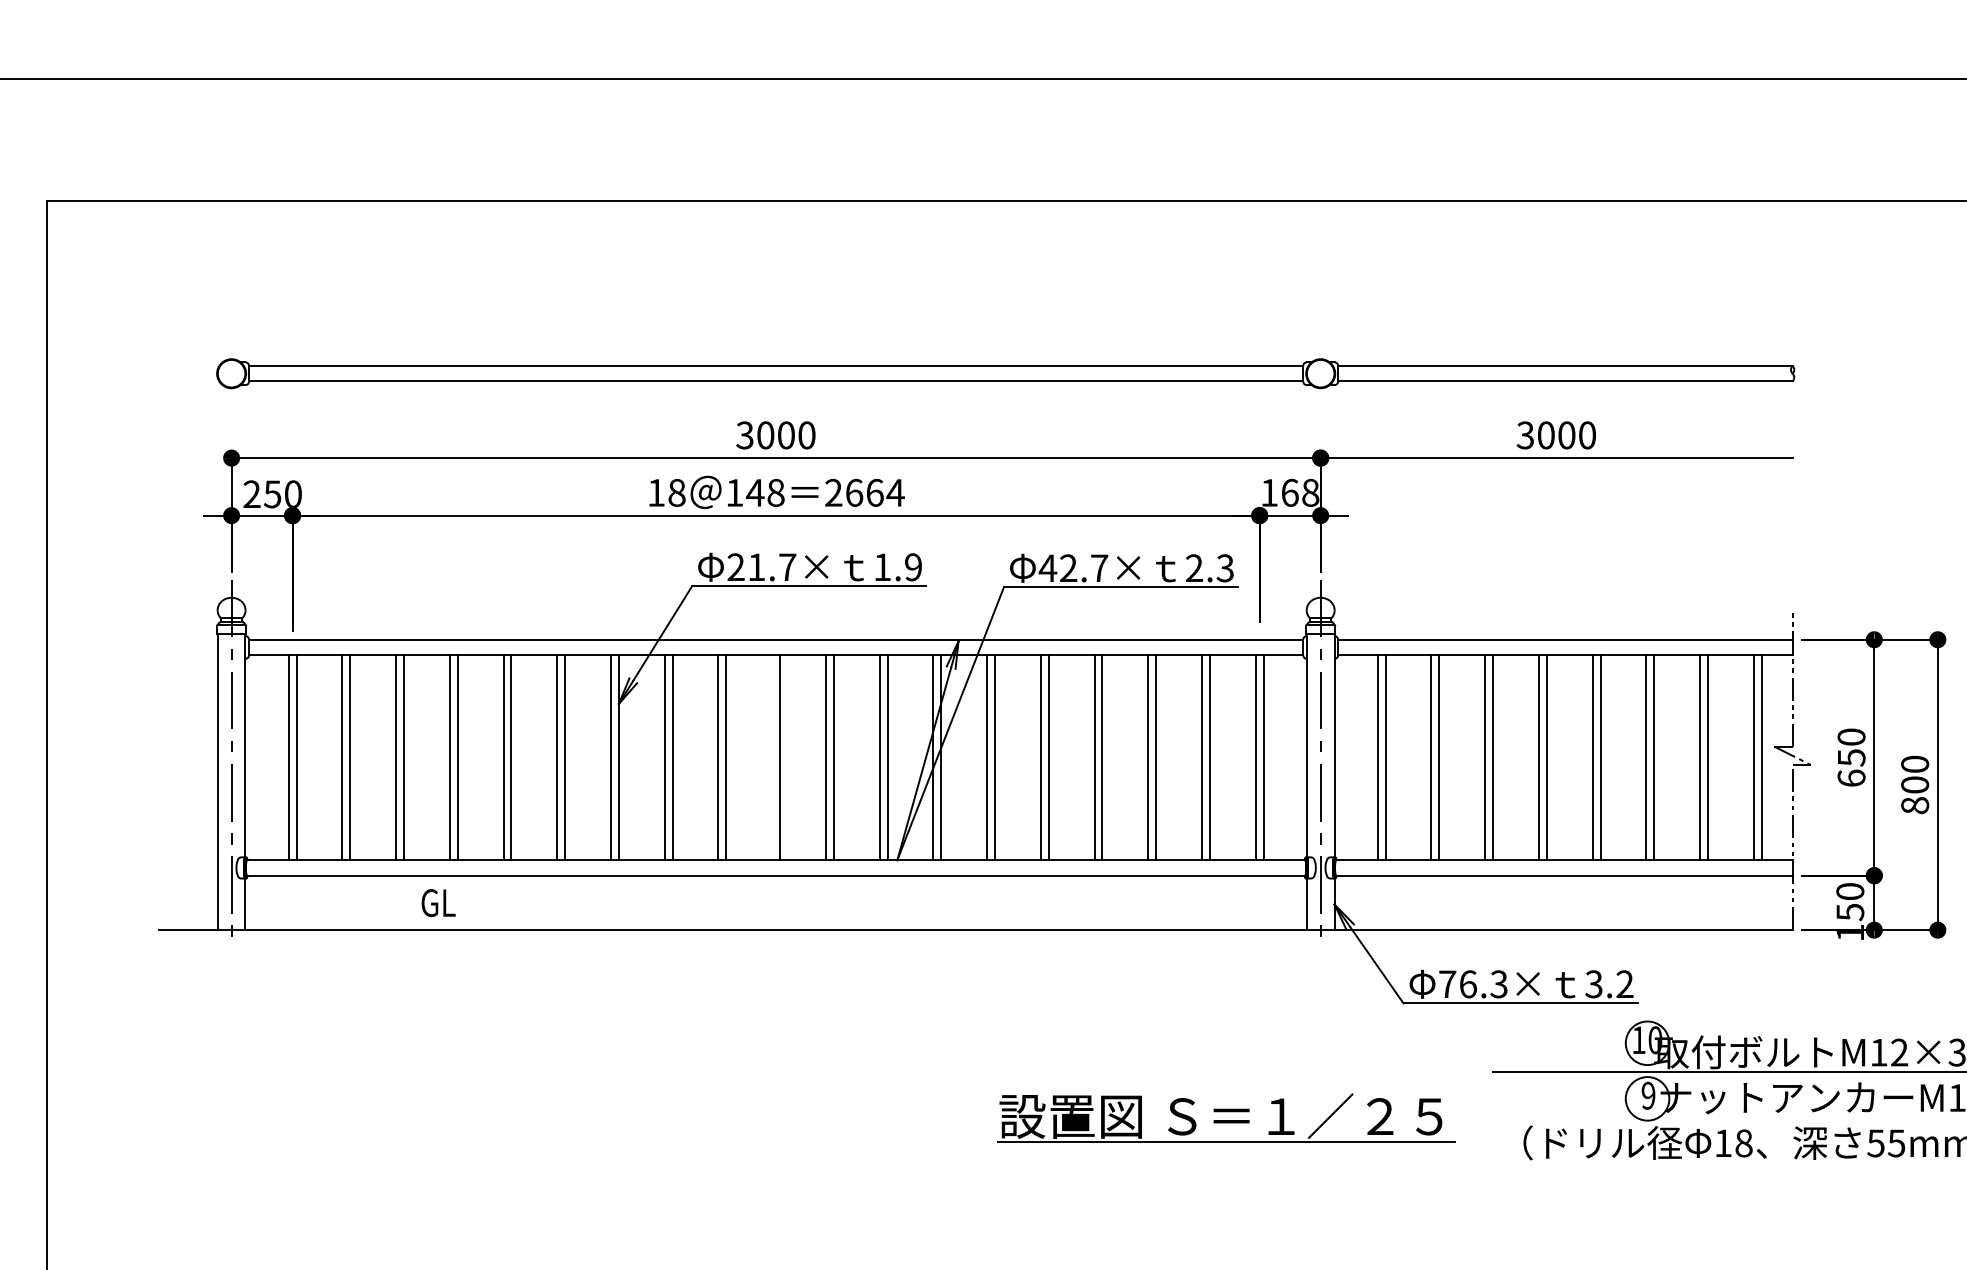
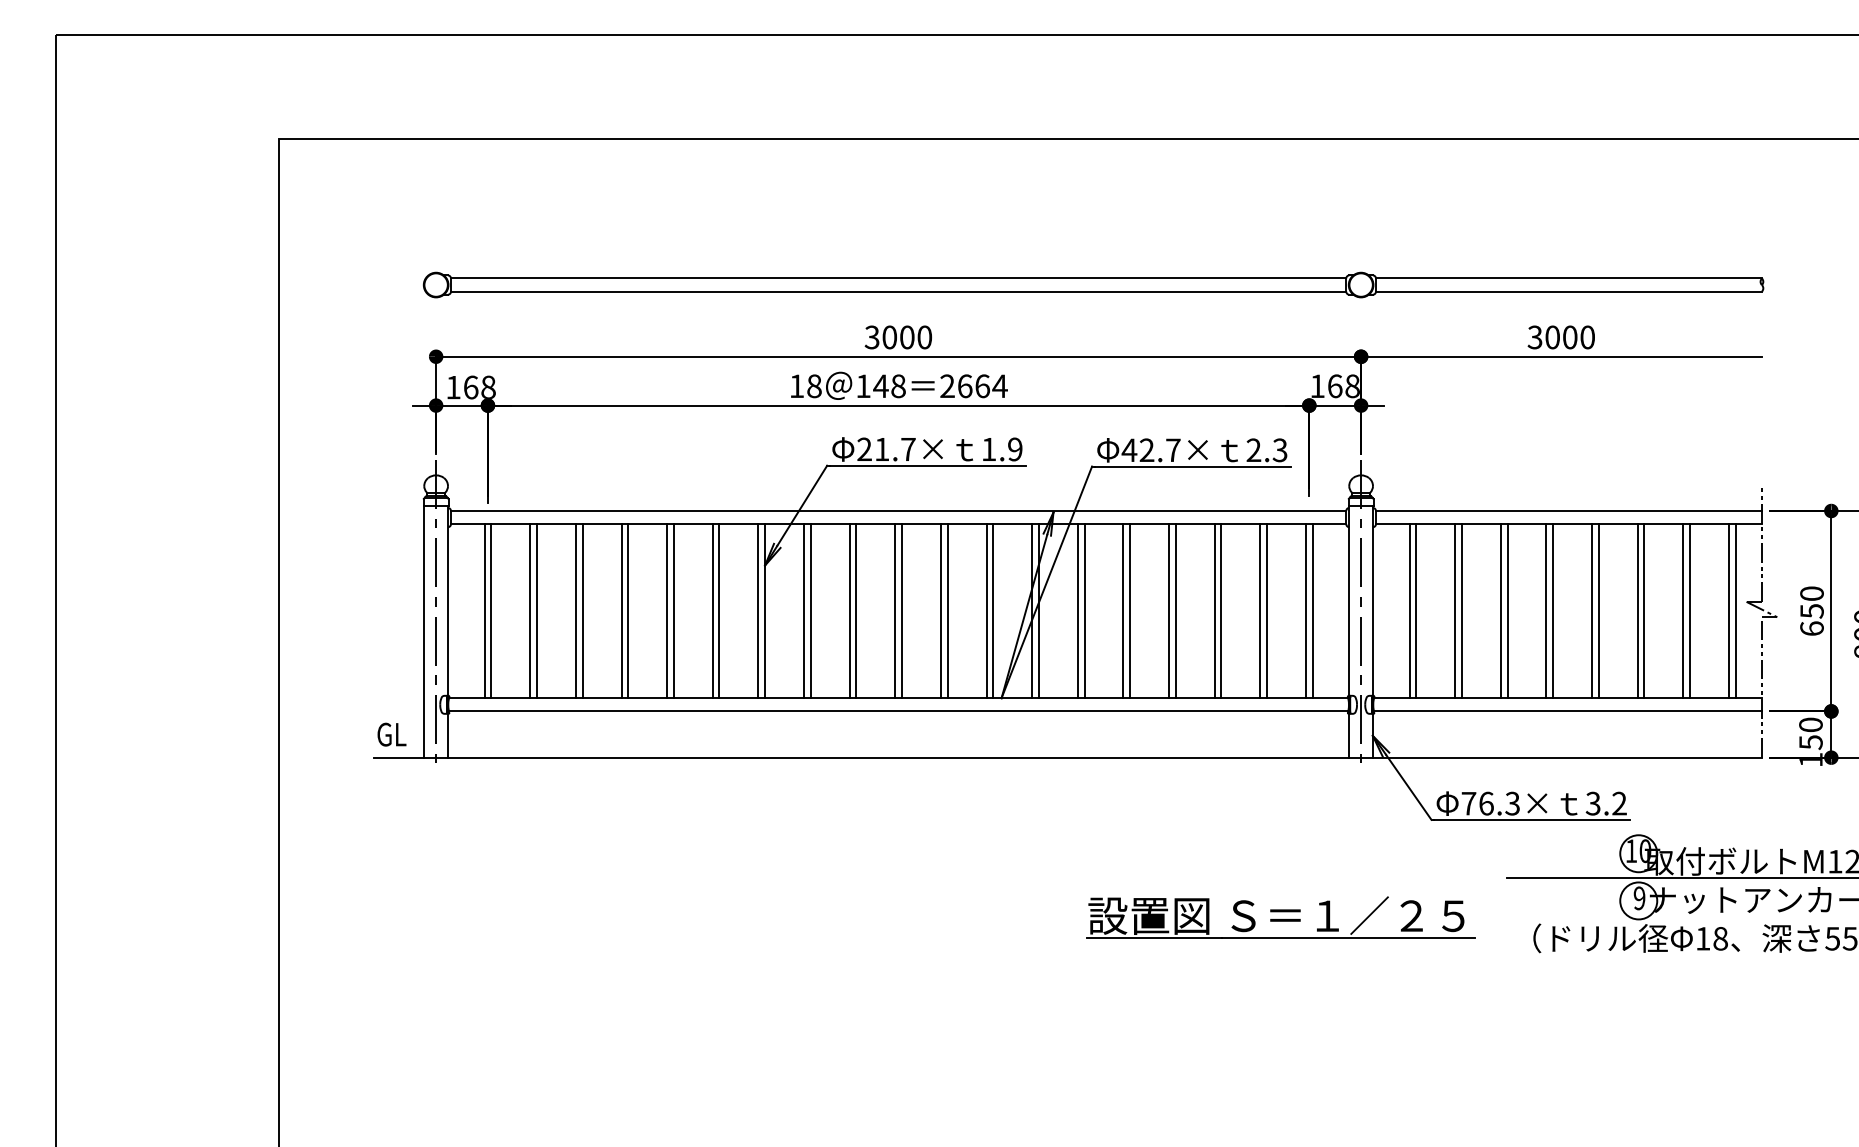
text: (272, 494) -> (470, 387), 250 -> 168
line: (772, 758) -> (895, 611), added
text: (438, 902) -> (391, 734), moved

